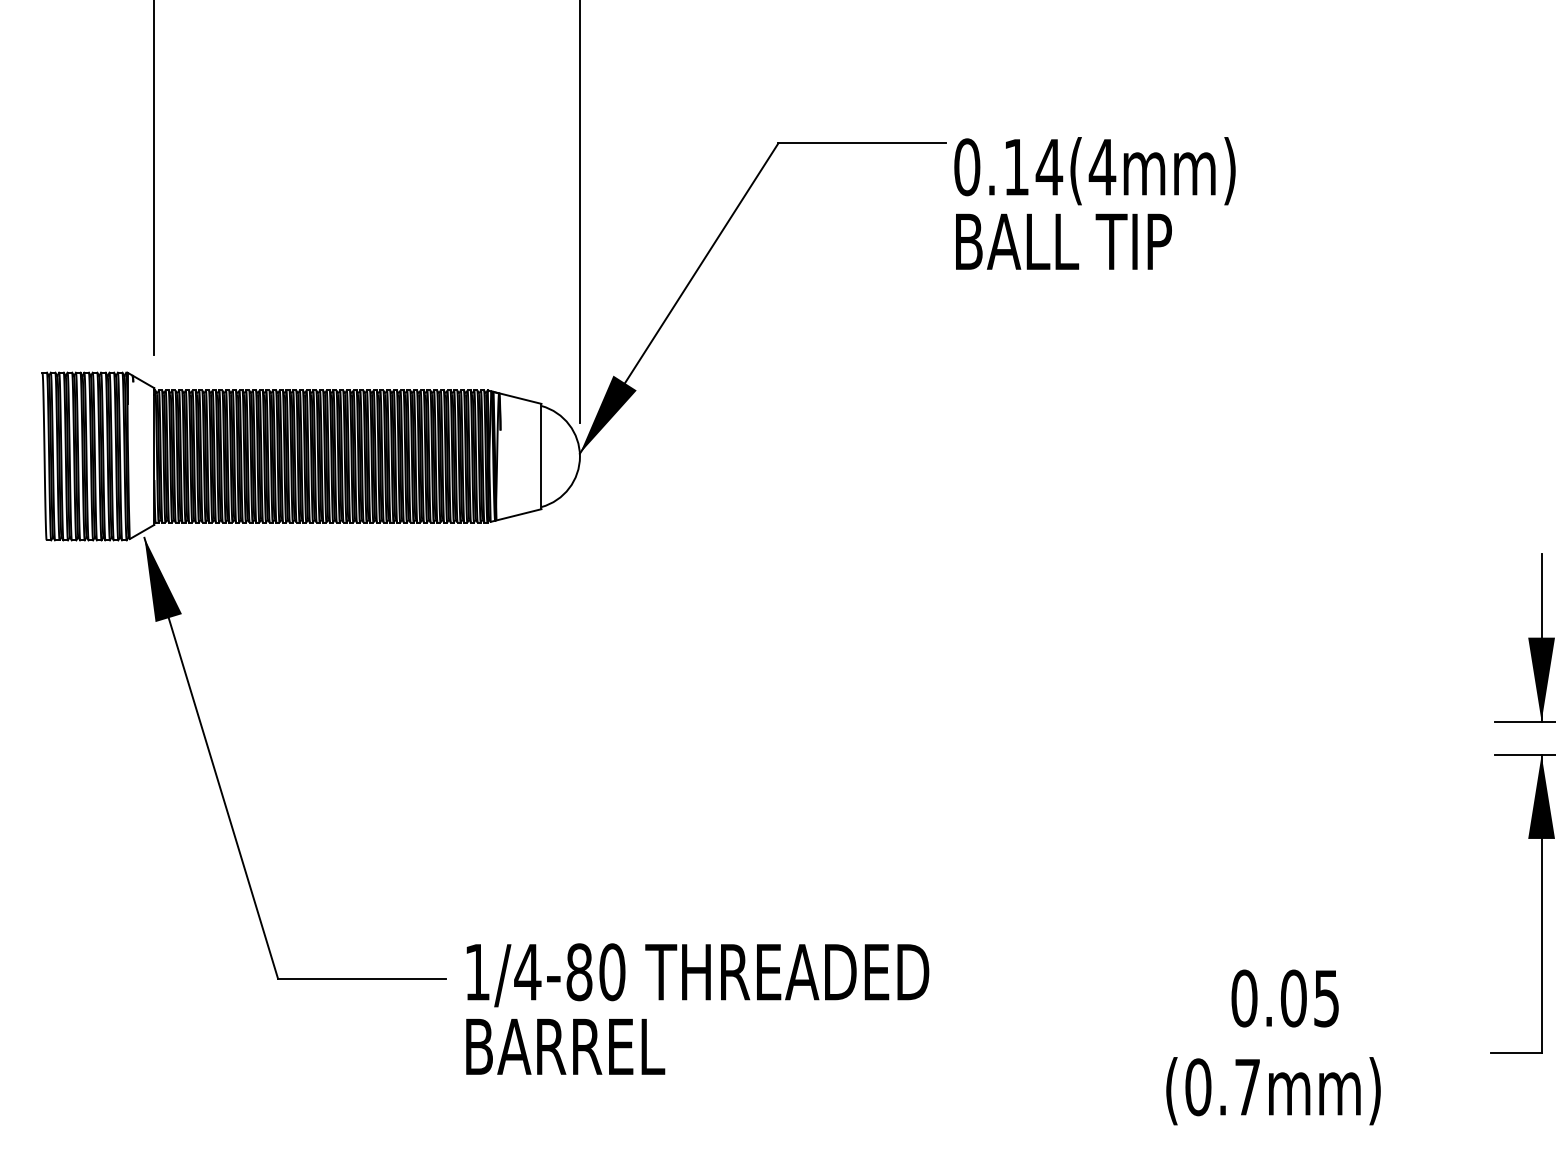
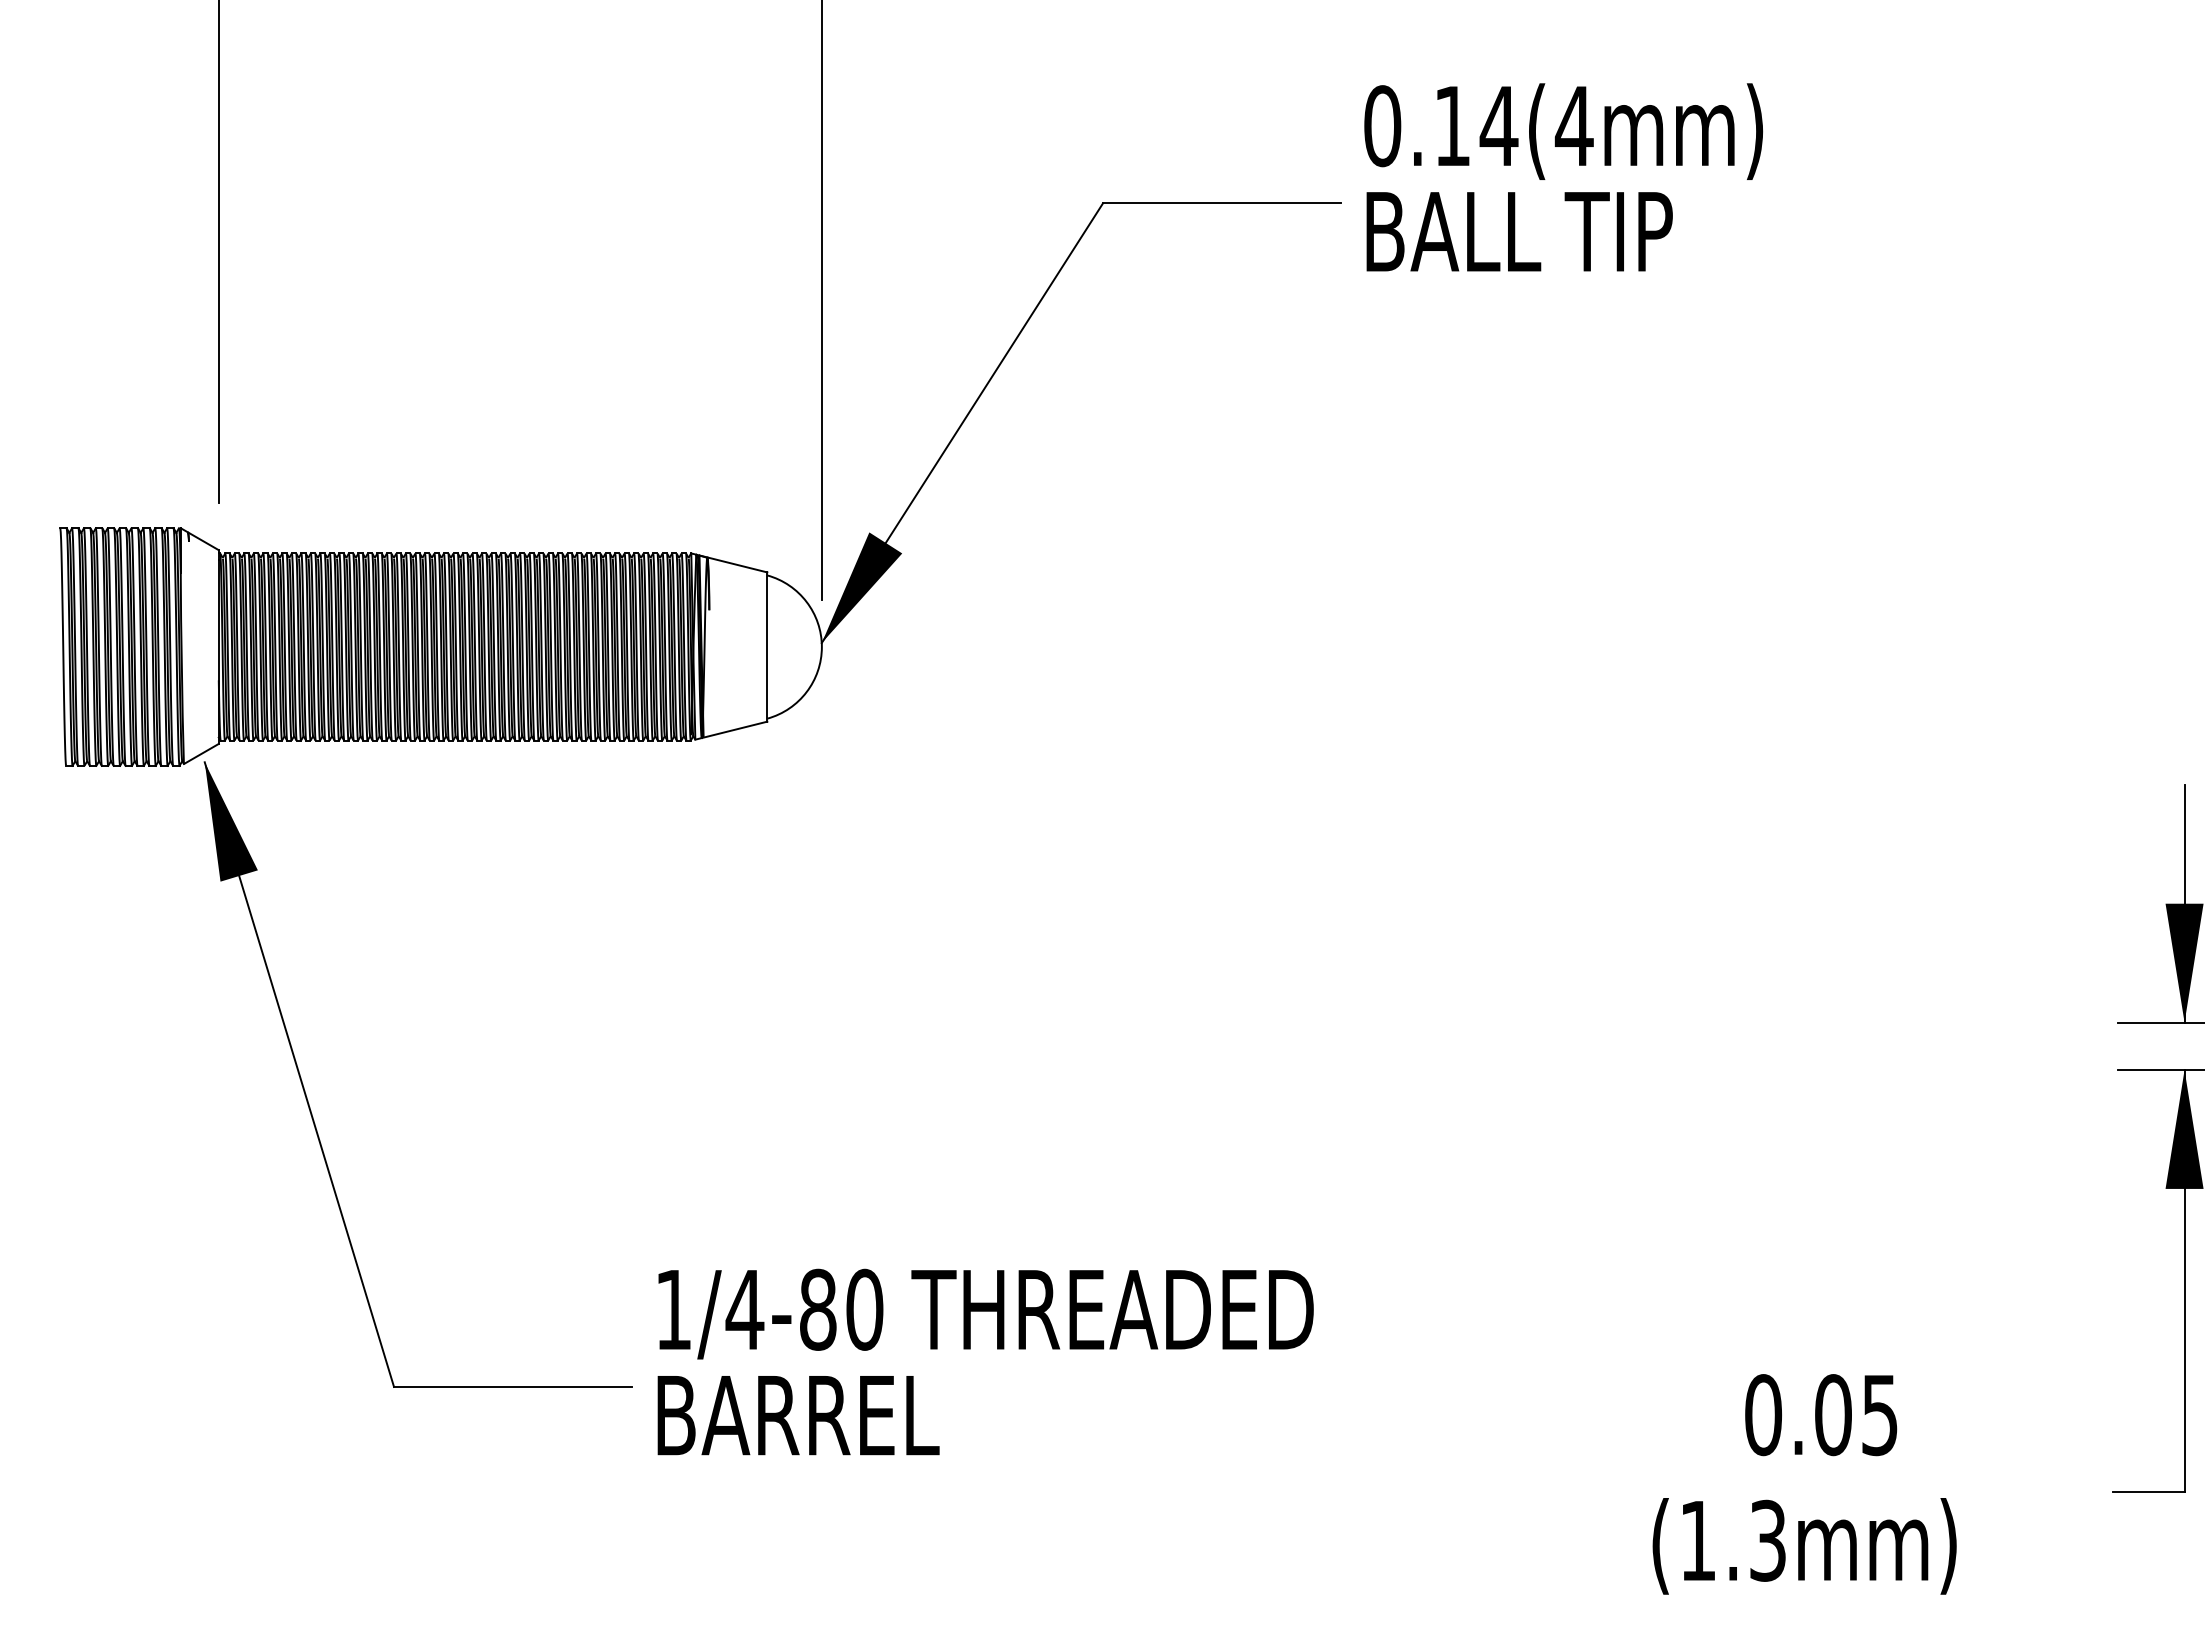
text: (1094, 203) -> (1563, 177), moved
text: (697, 1008) -> (985, 1361), moved
text: (1222, 1087) -> (1732, 1540), (0.7mm) -> (1.3mm)

